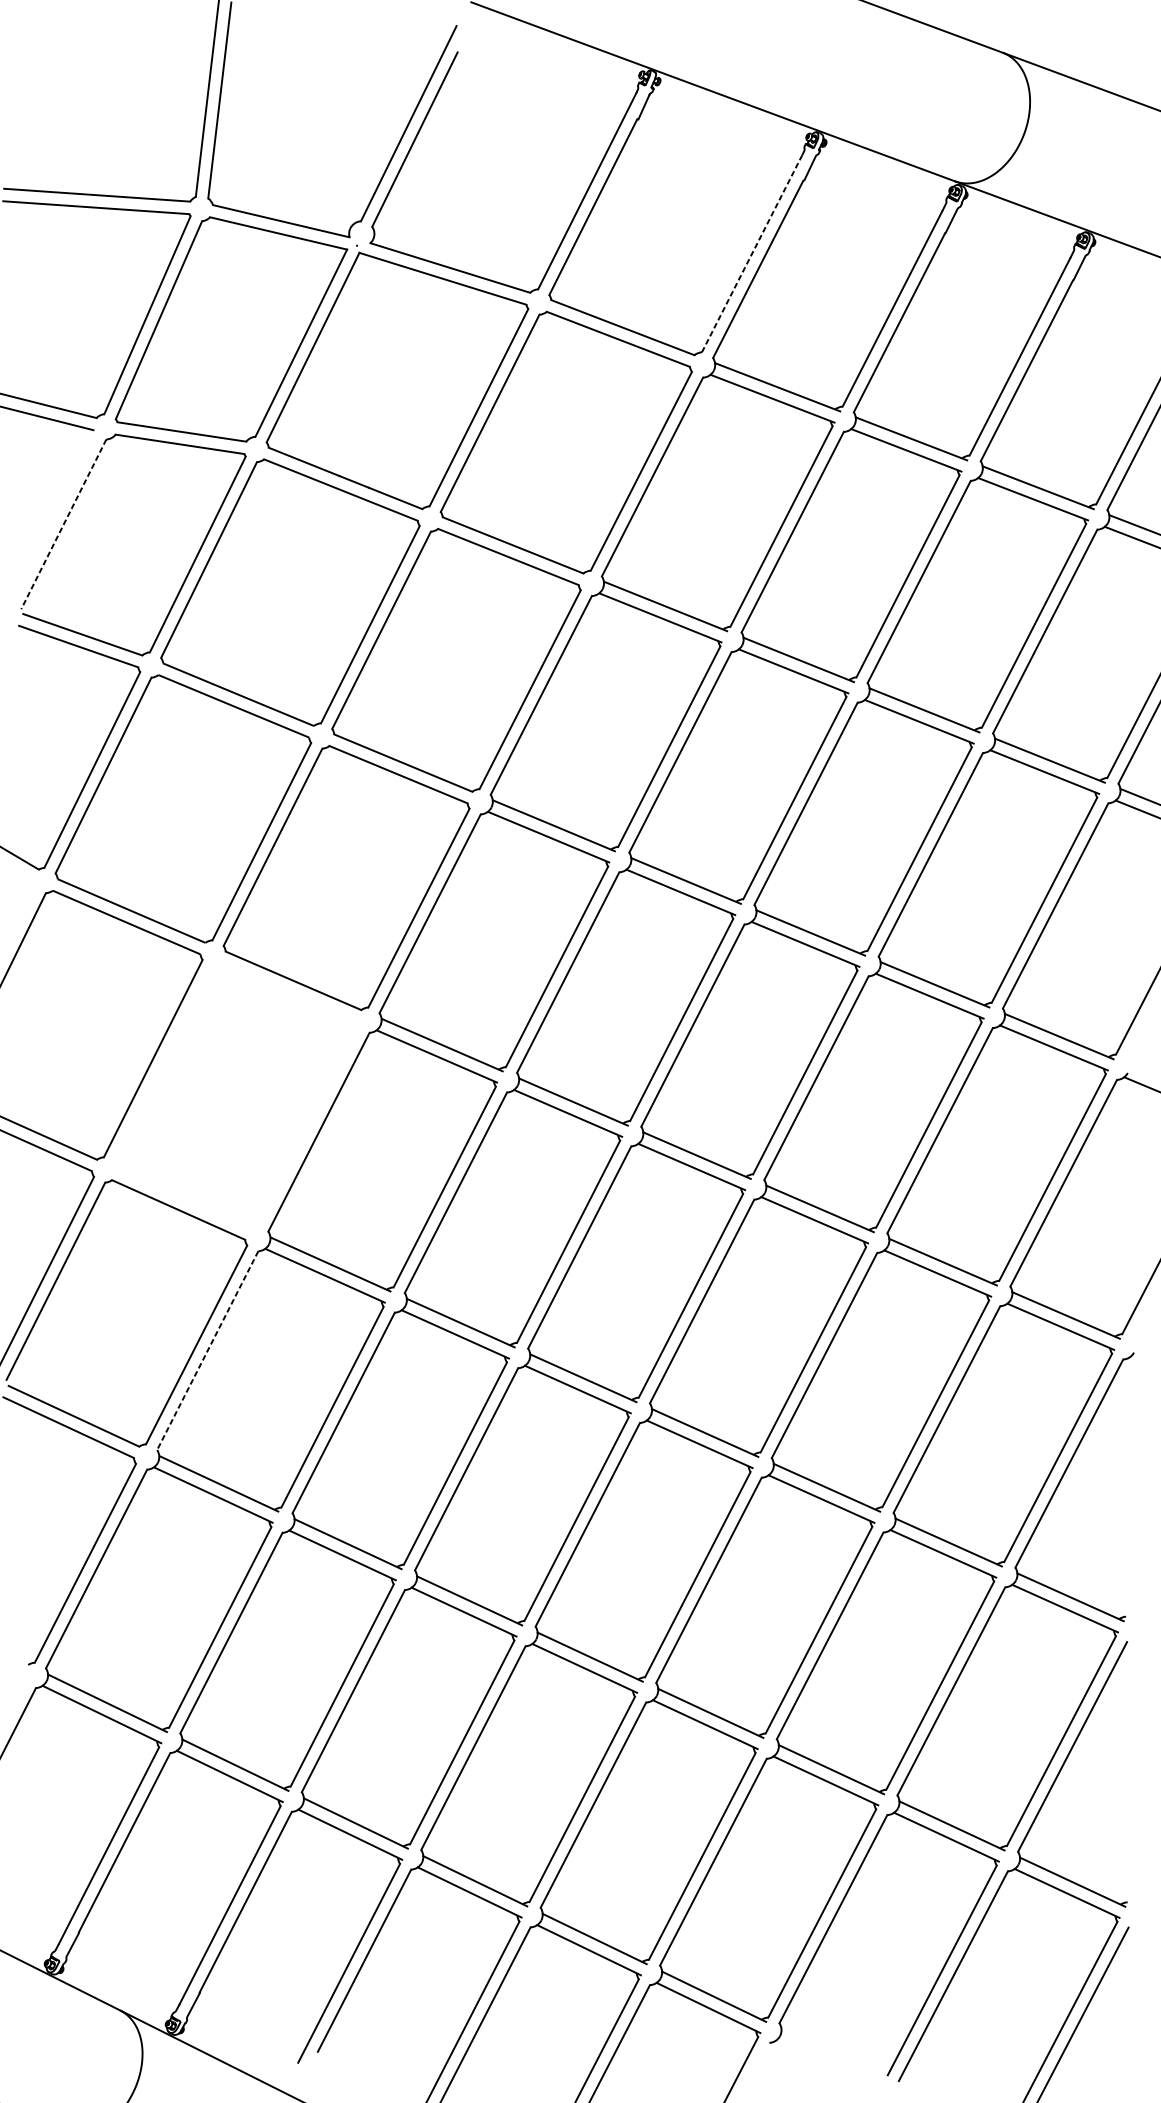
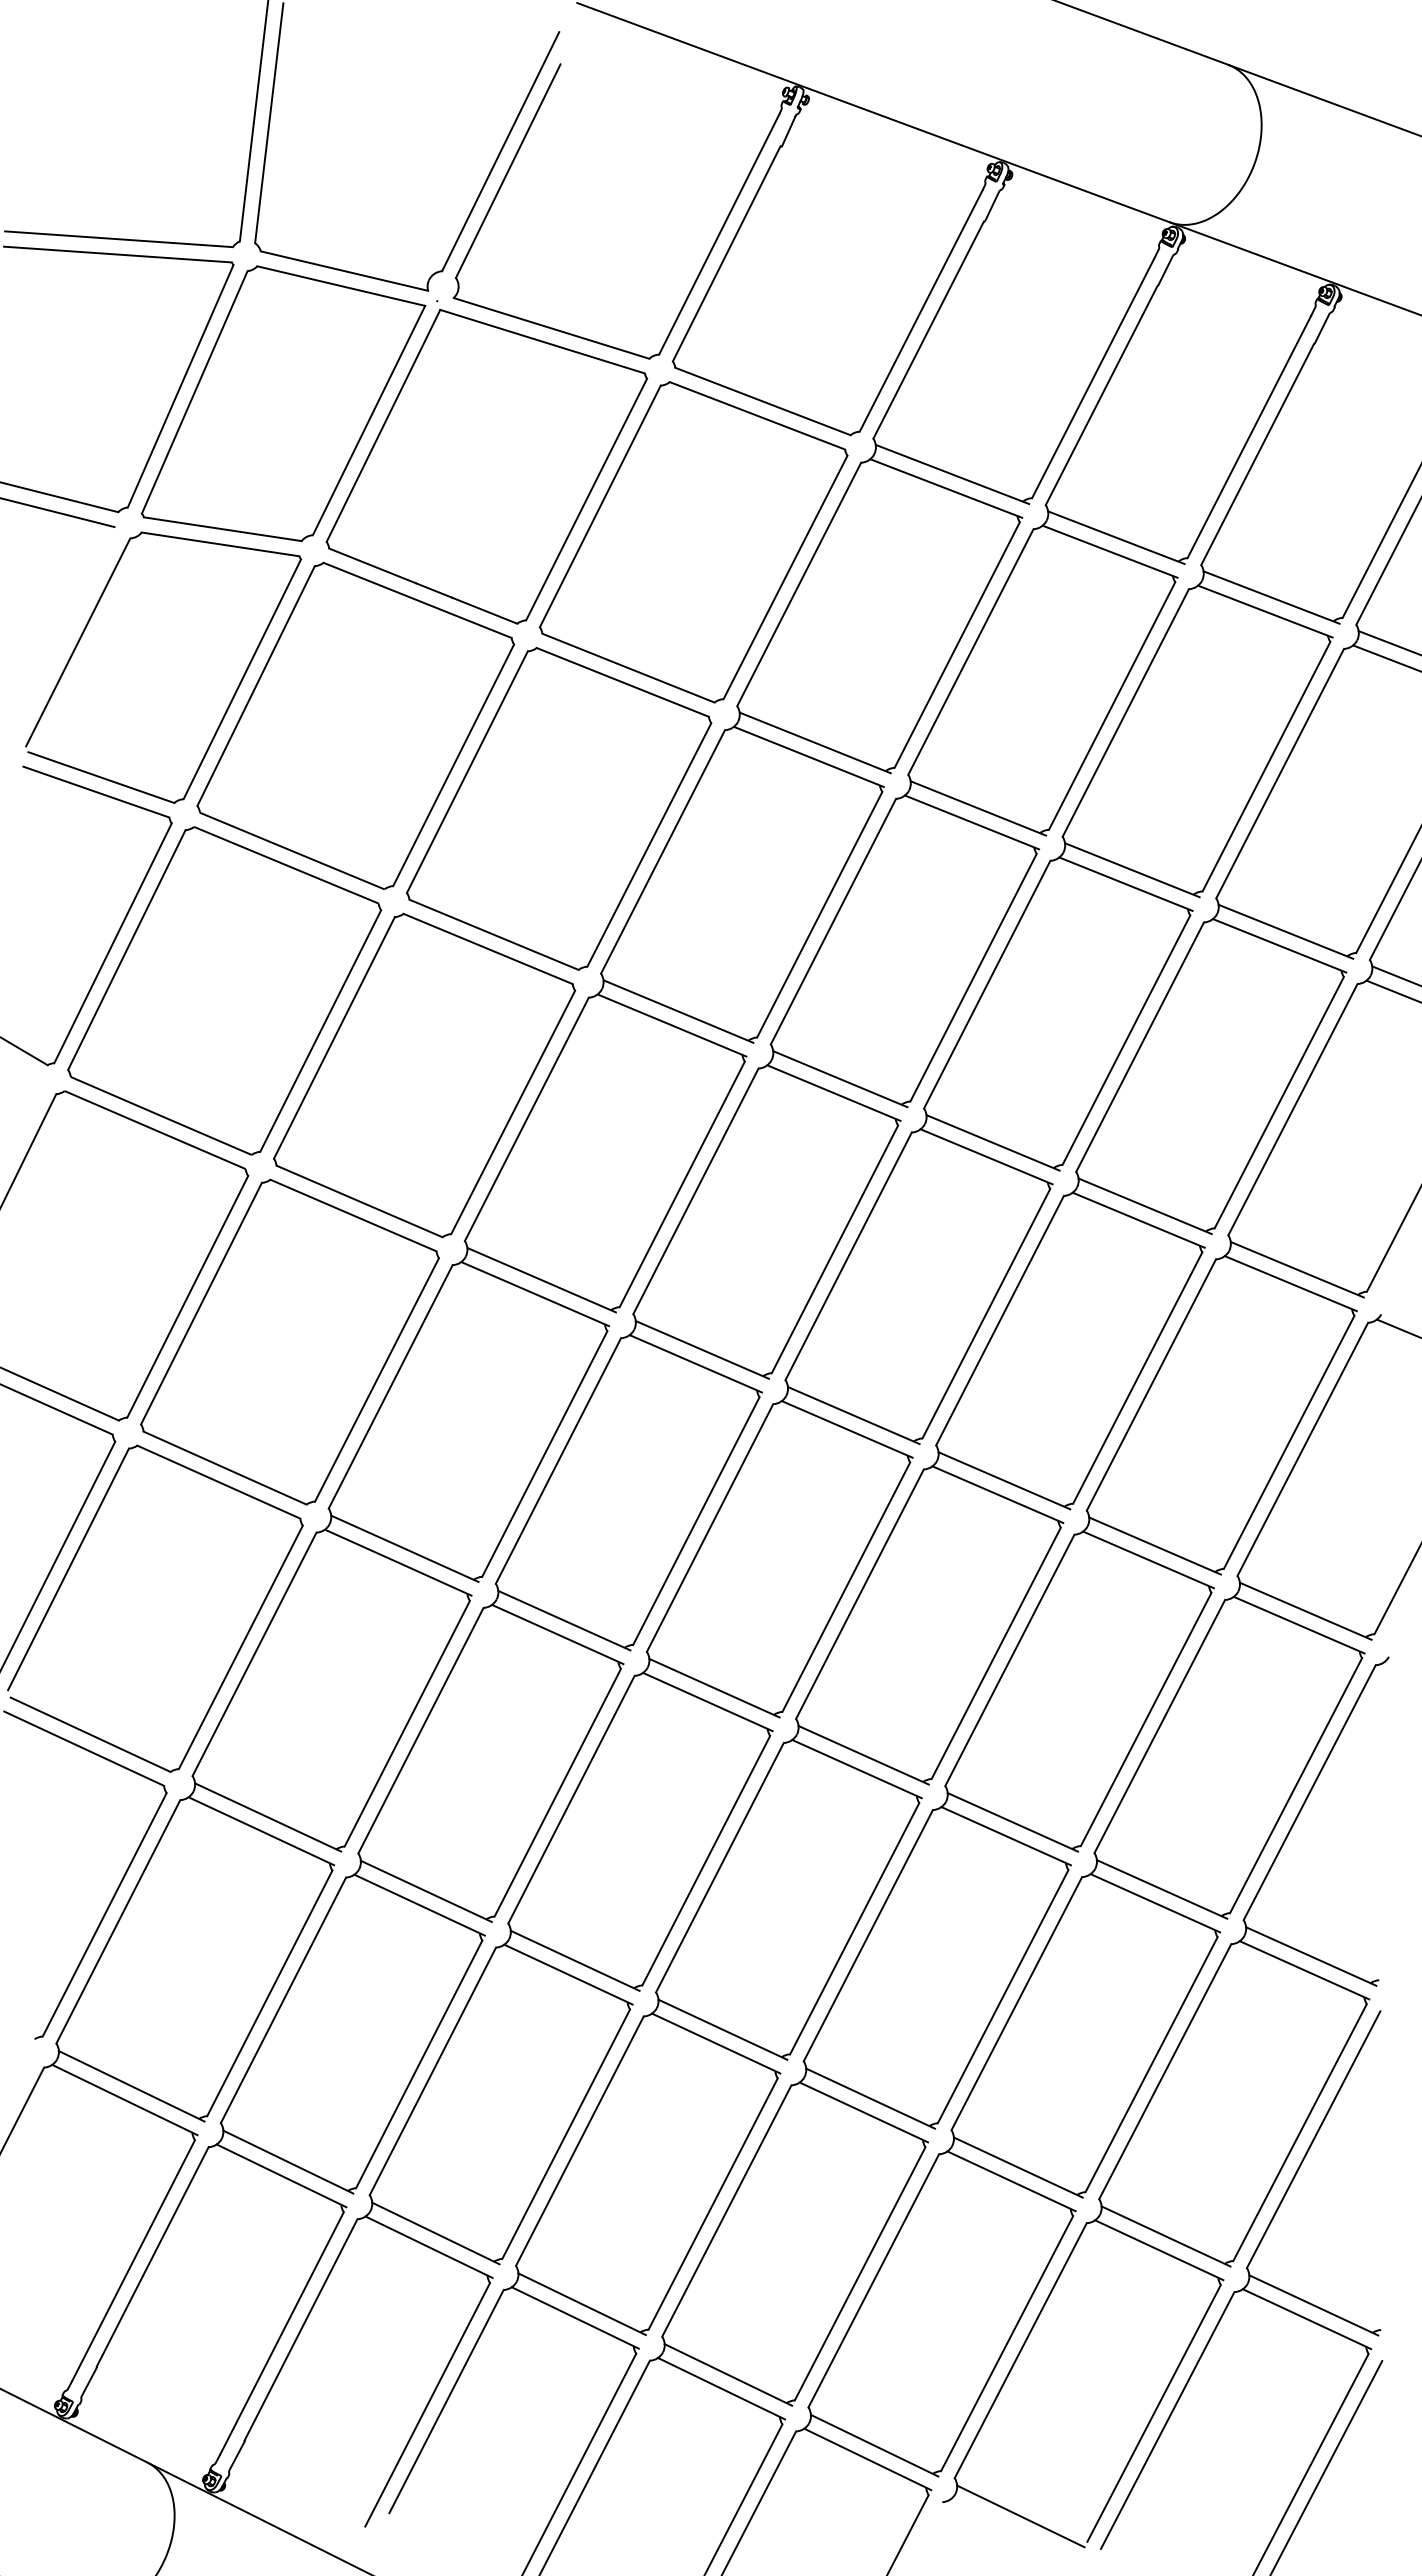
line: (752, 253) -> (921, 310), dashed -> solid
line: (63, 524) -> (77, 642), dashed -> solid
part: (236, 1095) -> (289, 1341), added
line: (207, 1350) -> (254, 1654), dashed -> solid
line: (833, 2054) -> (1020, 2516), added

